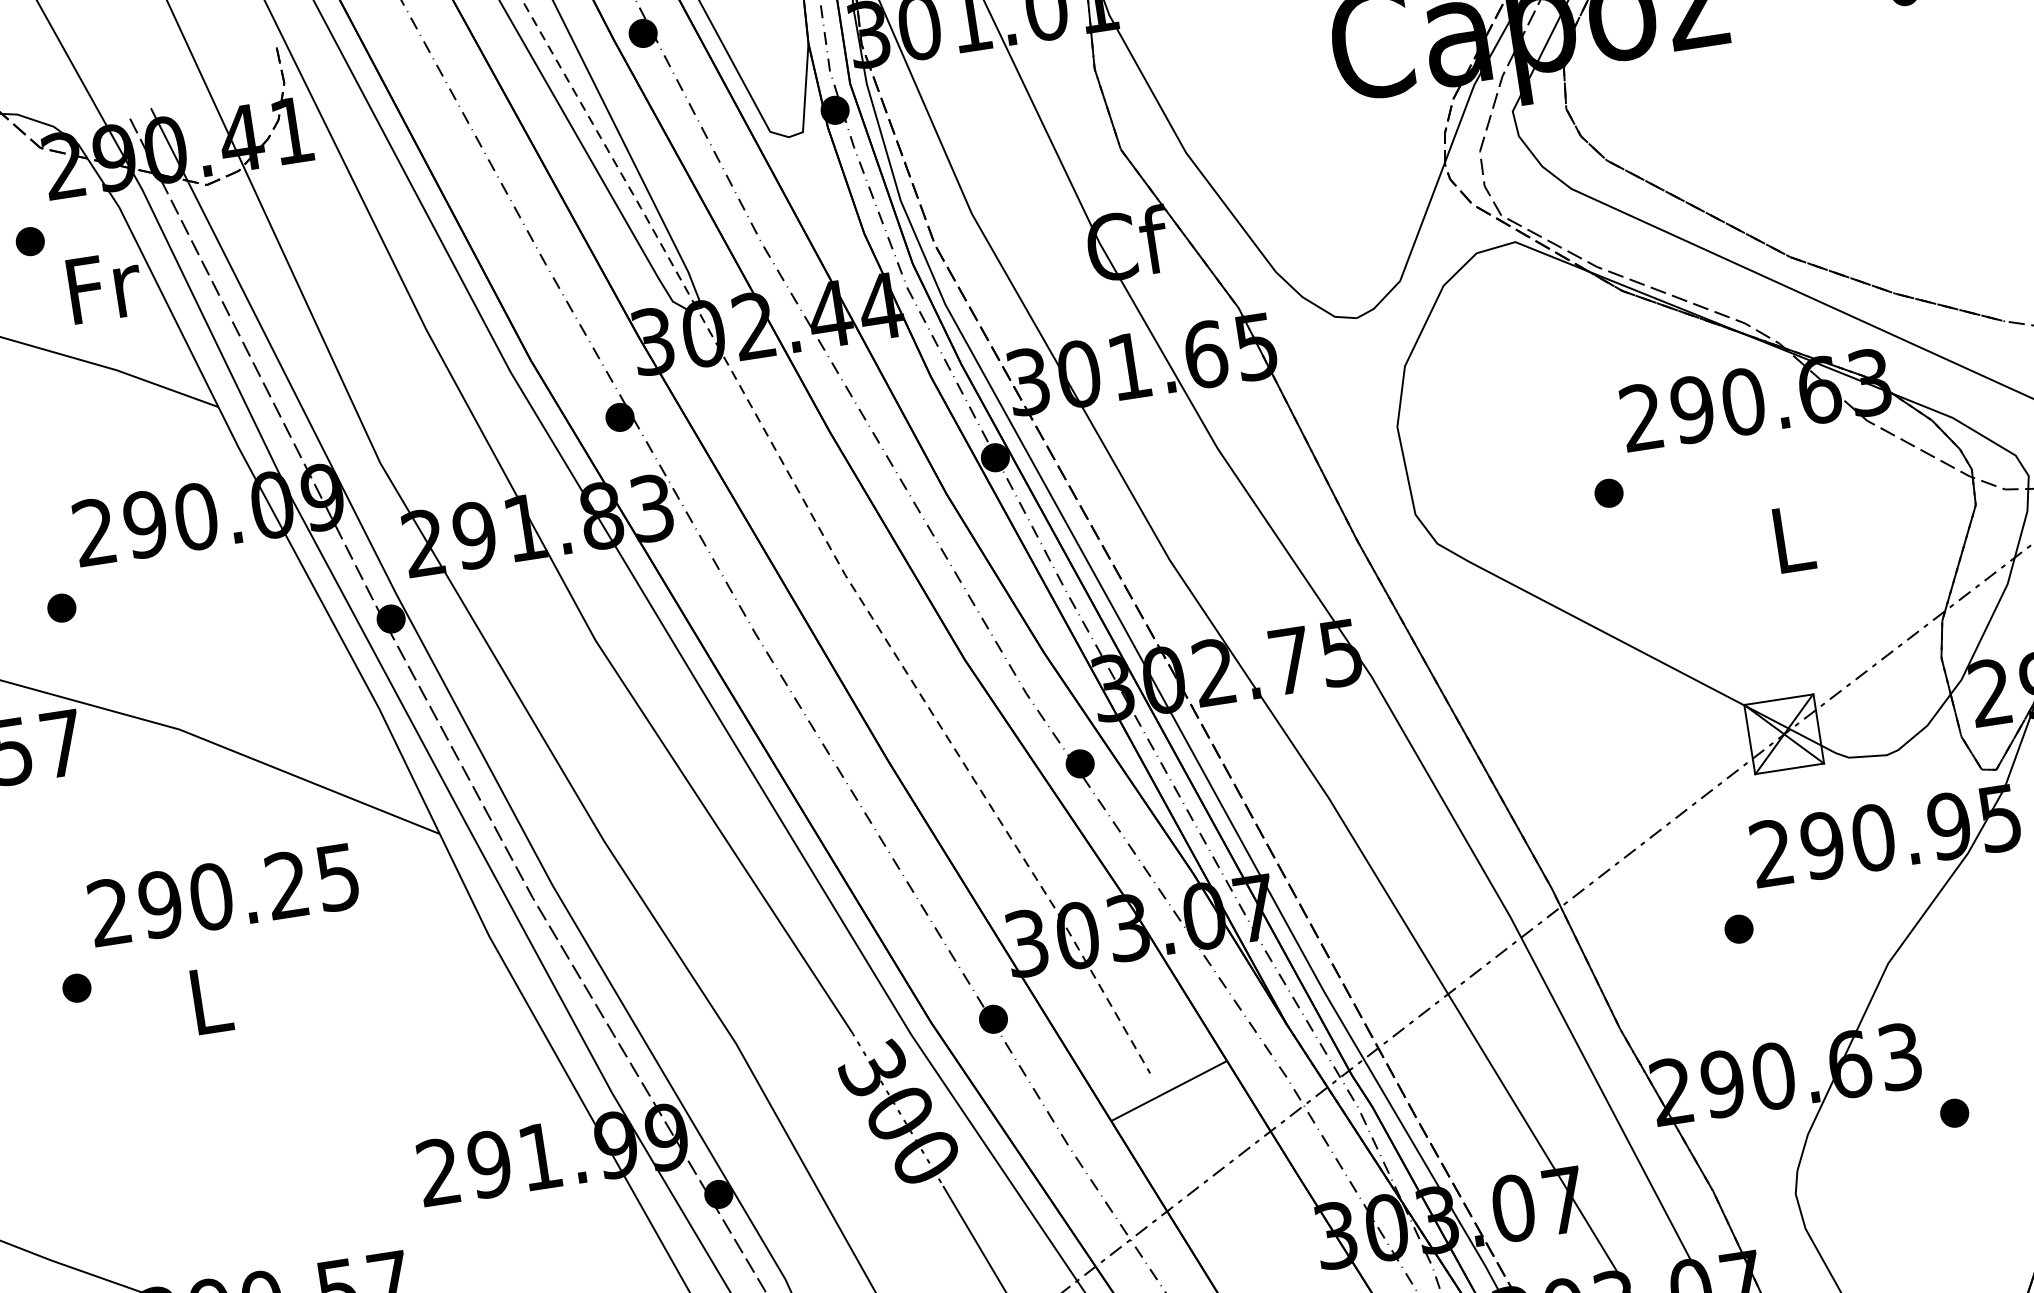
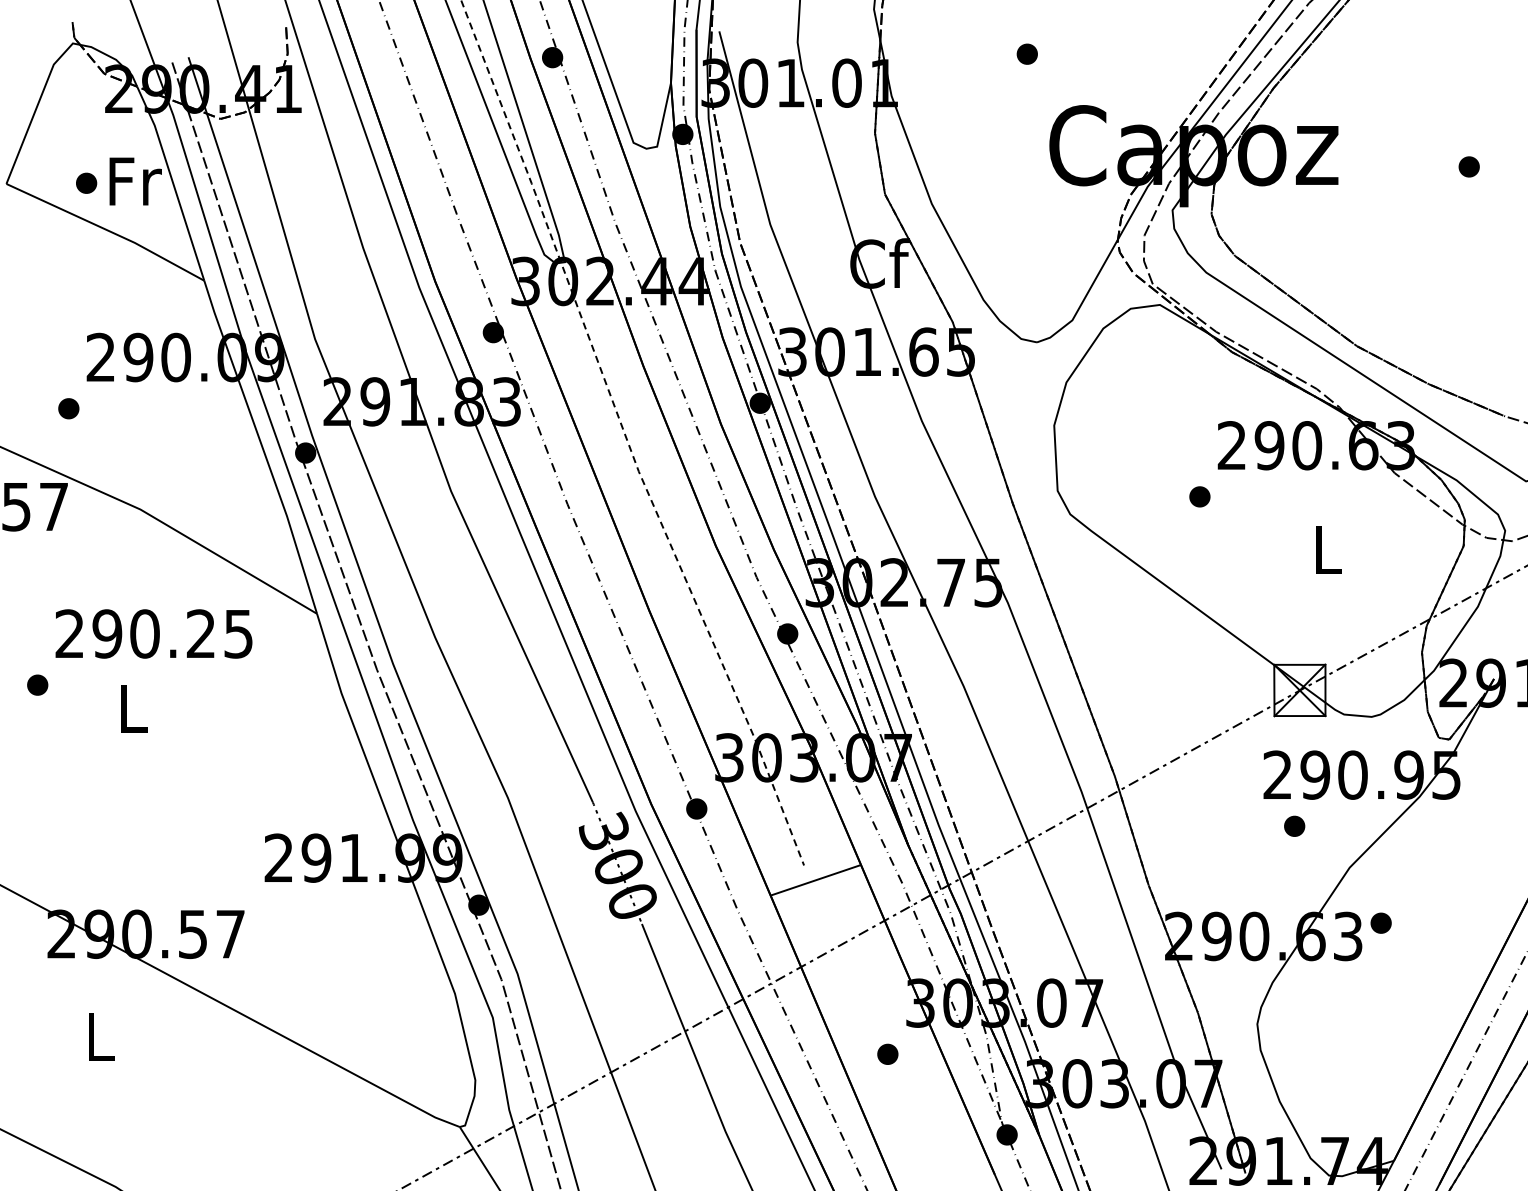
part: (30, 240) -> (86, 182), moved
part: (1738, 928) -> (1294, 825), moved
part: (1953, 1112) -> (1380, 922), moved

